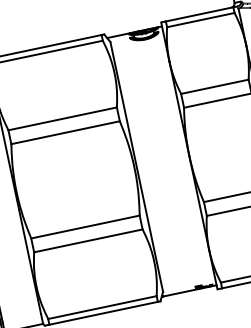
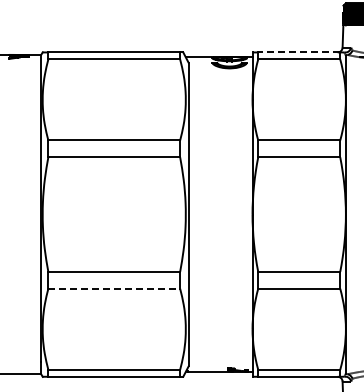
line: (199, 14) -> (298, 52), solid -> dashed
line: (88, 240) -> (114, 288), solid -> dashed

